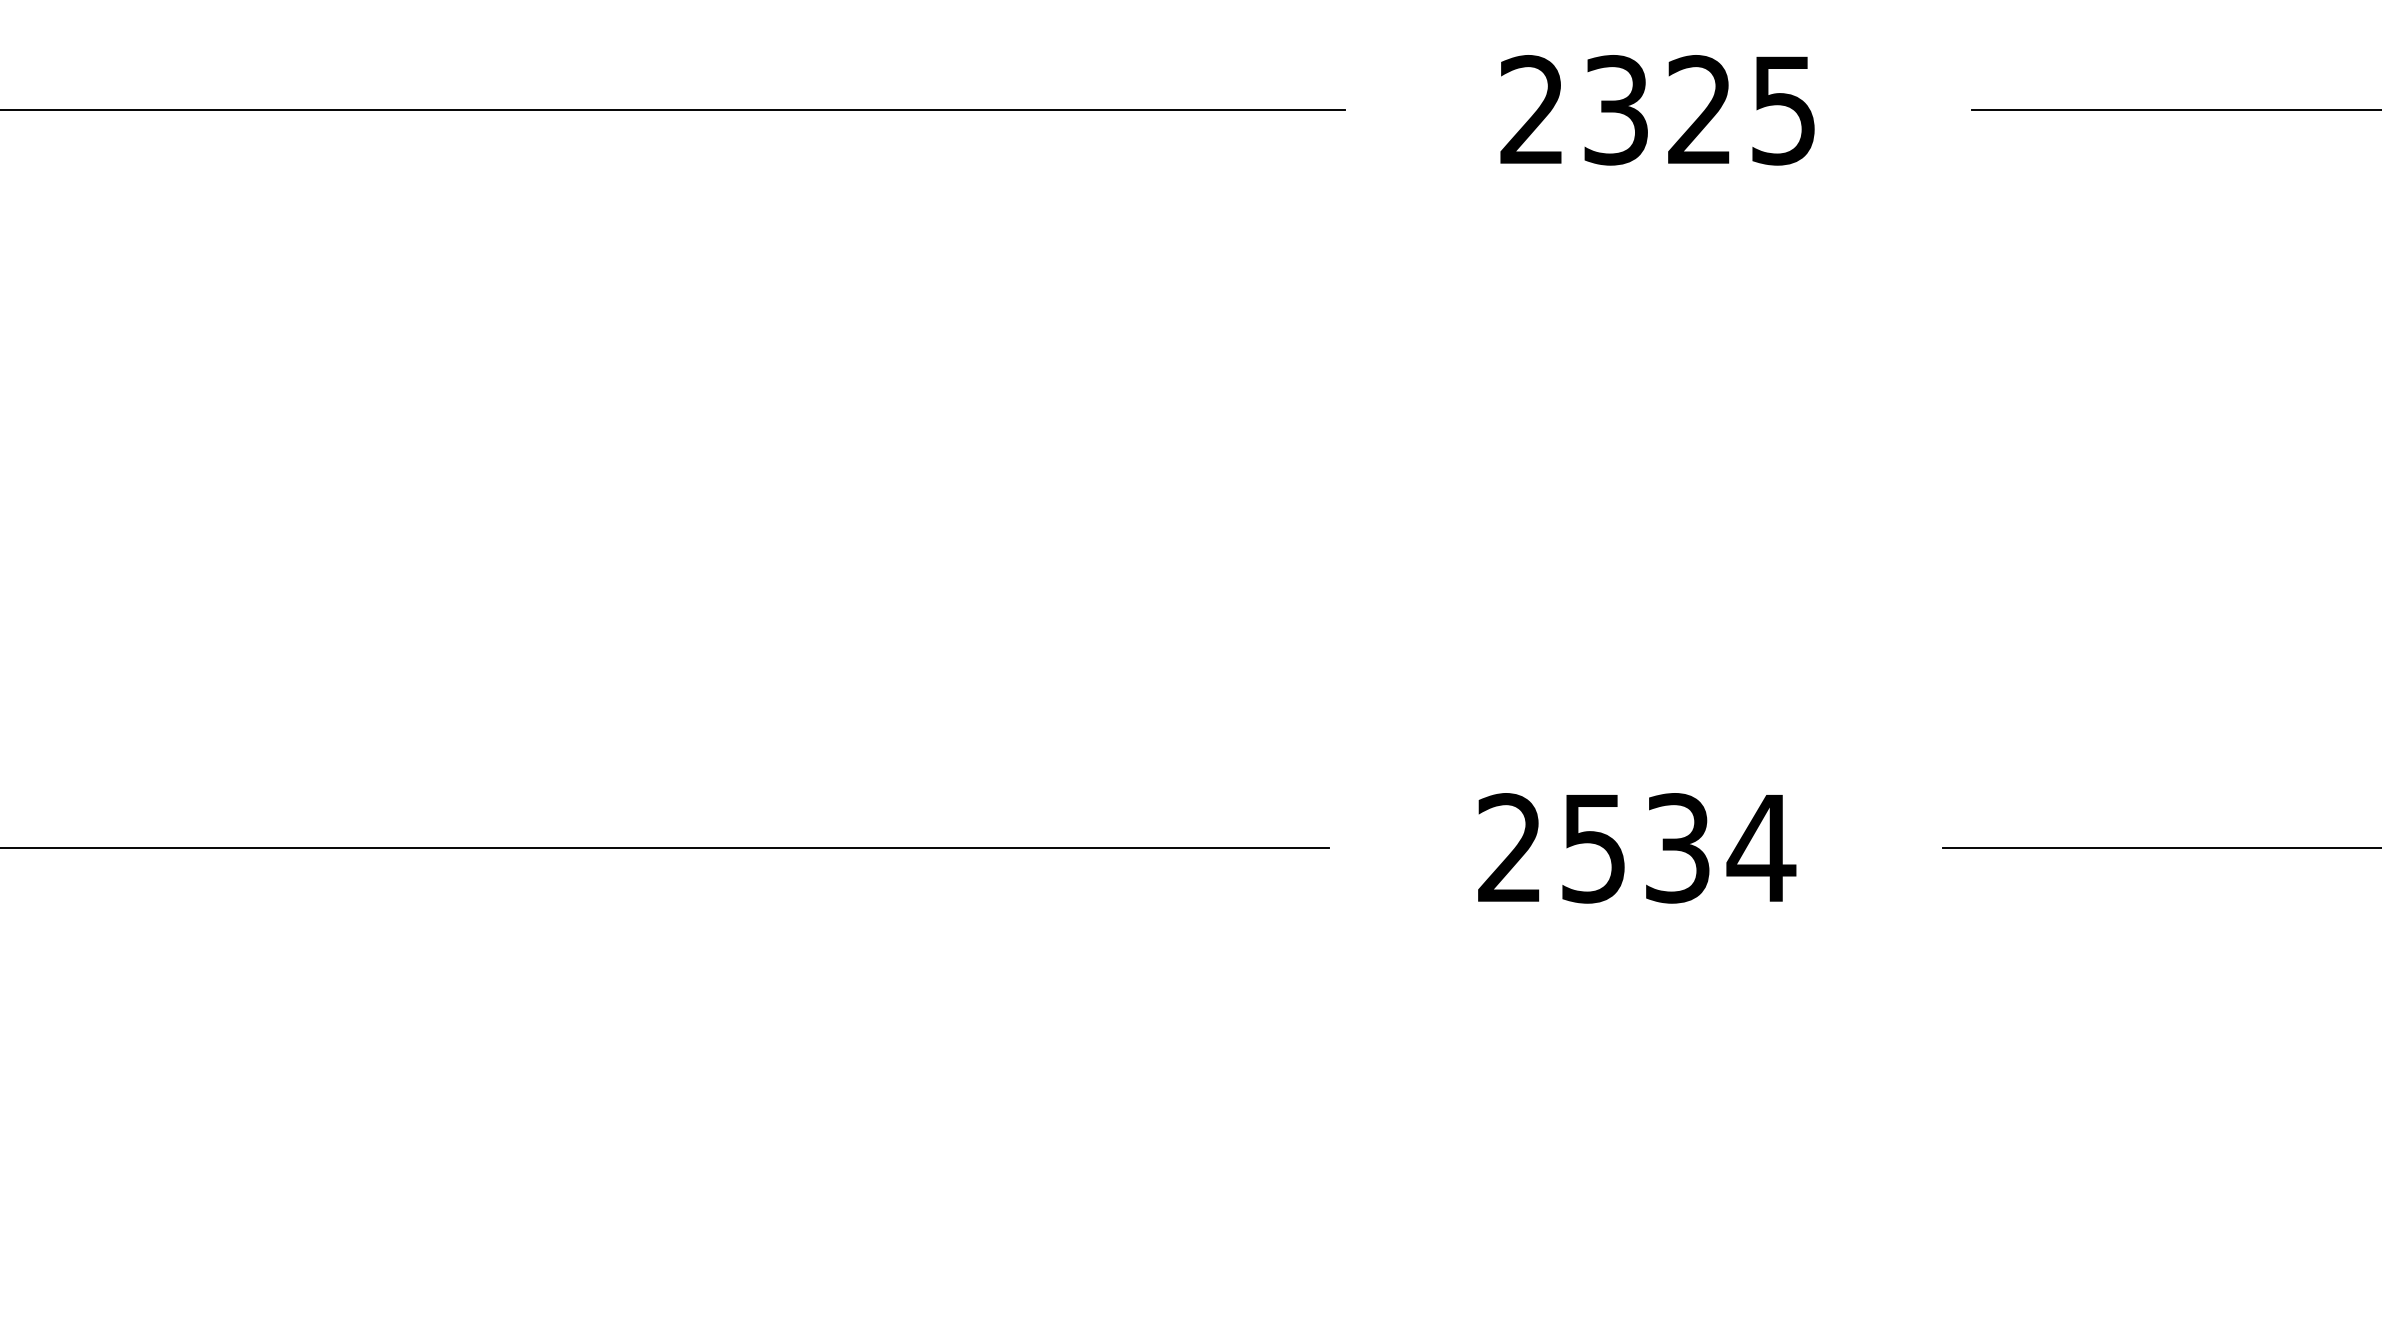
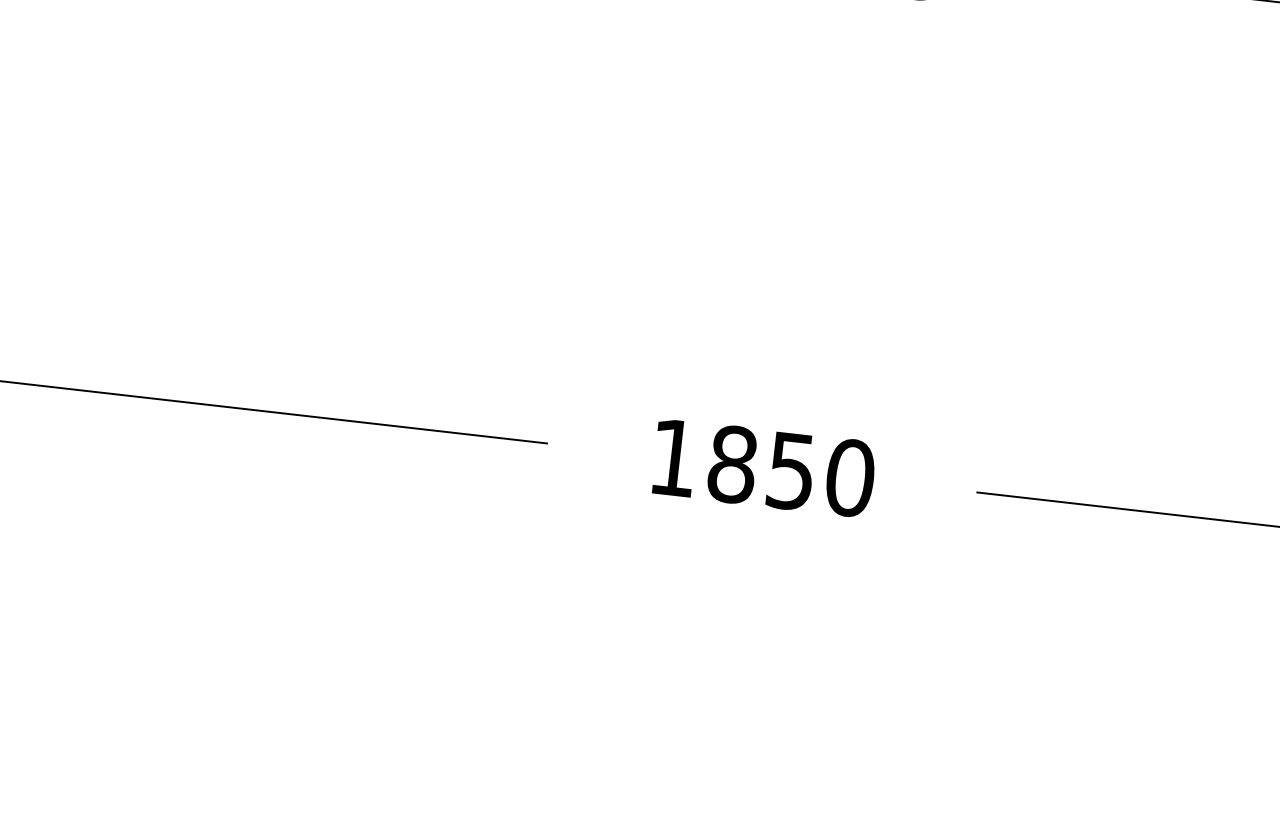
text: (1637, 848) -> (763, 468), 2534 -> 1850

